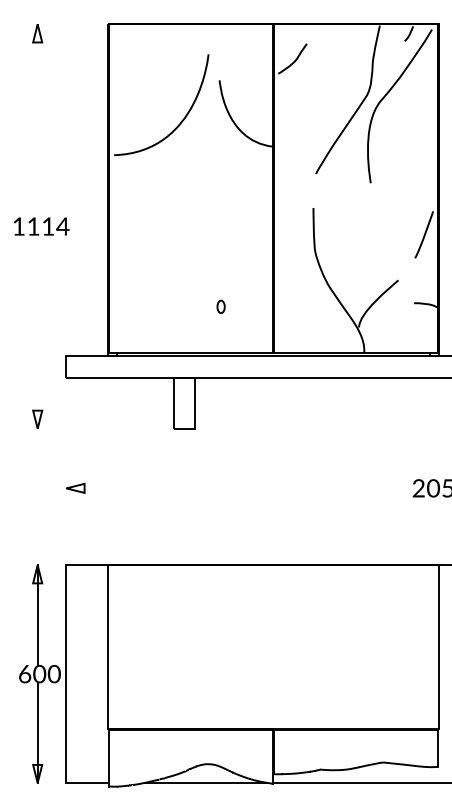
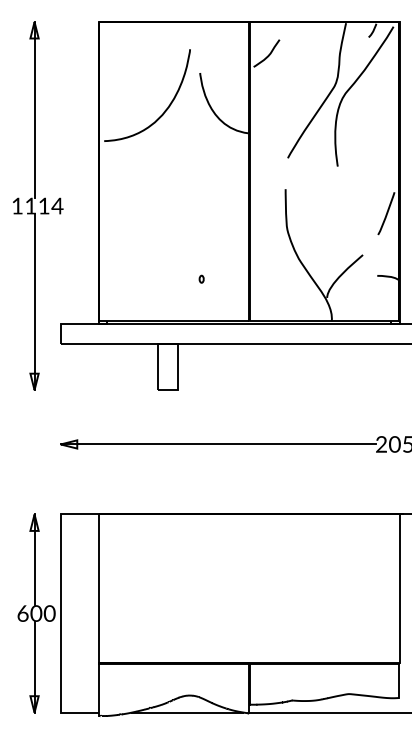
line: (37, 120) -> (34, 109), added
part: (221, 306) -> (201, 278), size x0.62
line: (37, 331) -> (34, 301), added
line: (239, 488) -> (218, 444), added

